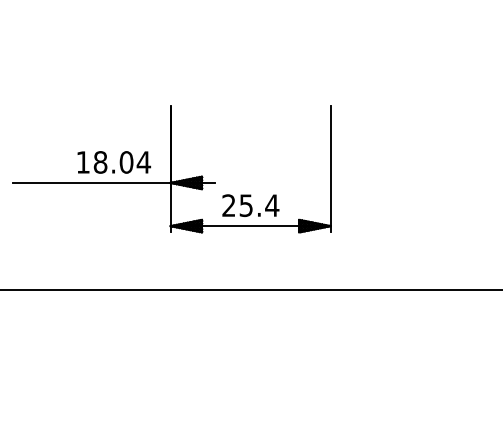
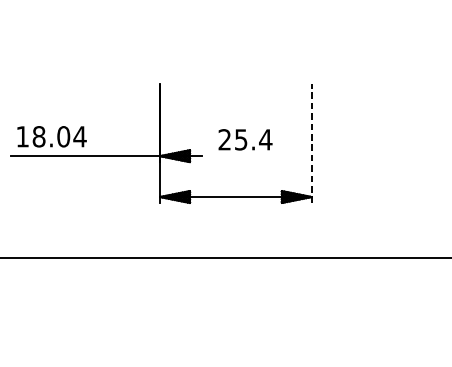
text: (113, 162) -> (51, 136), moved
line: (330, 168) -> (311, 142), solid -> dashed
text: (250, 205) -> (245, 139), moved

